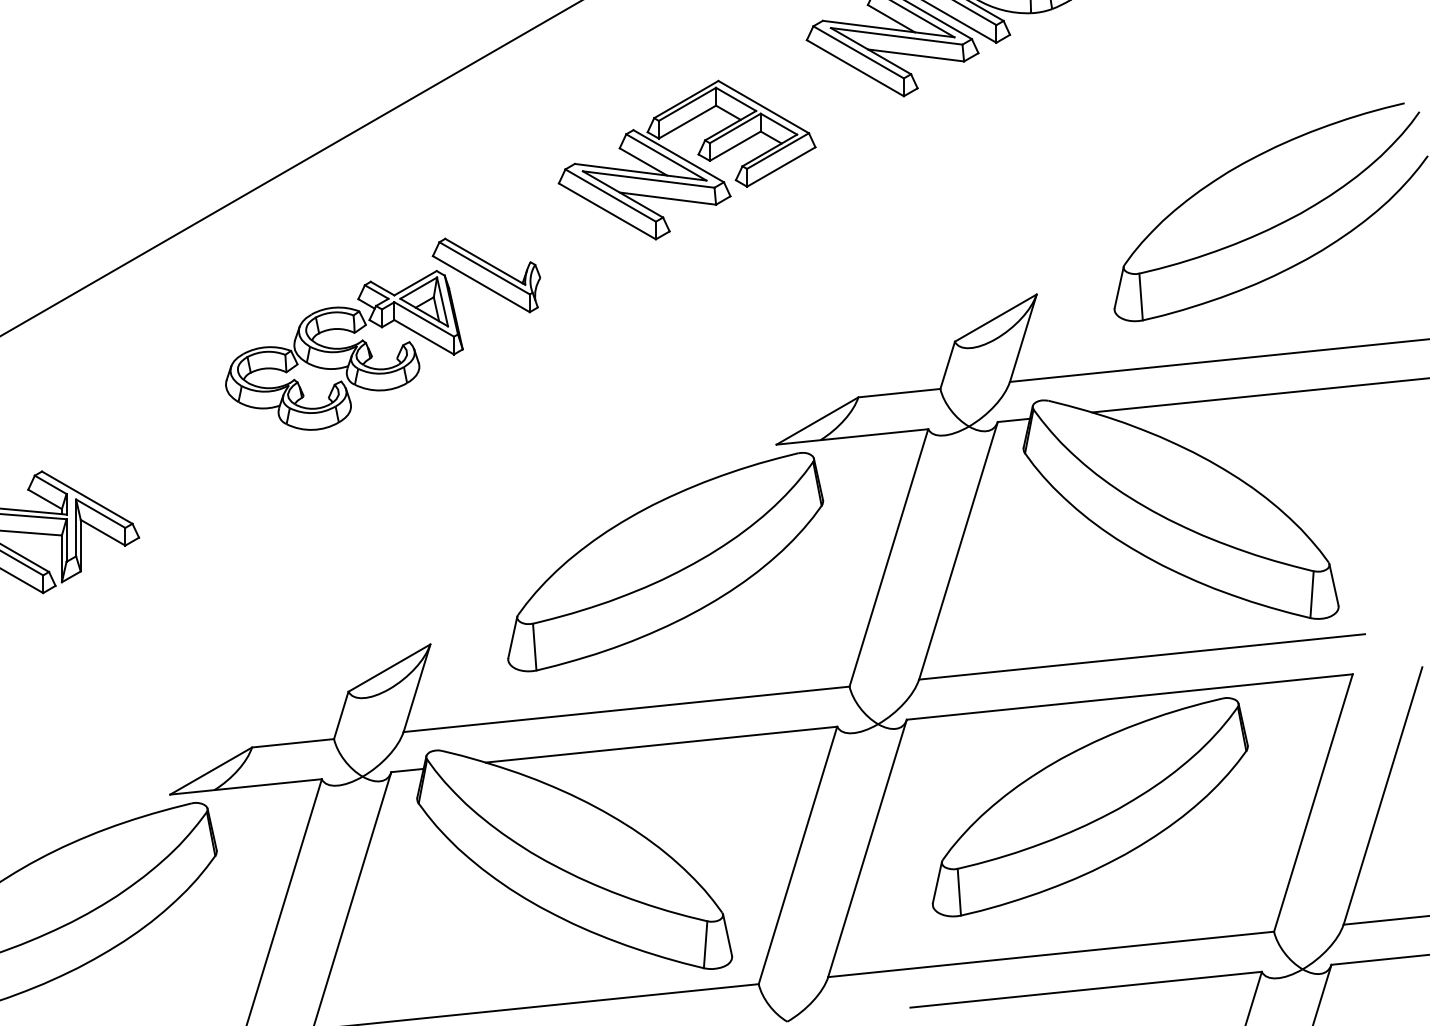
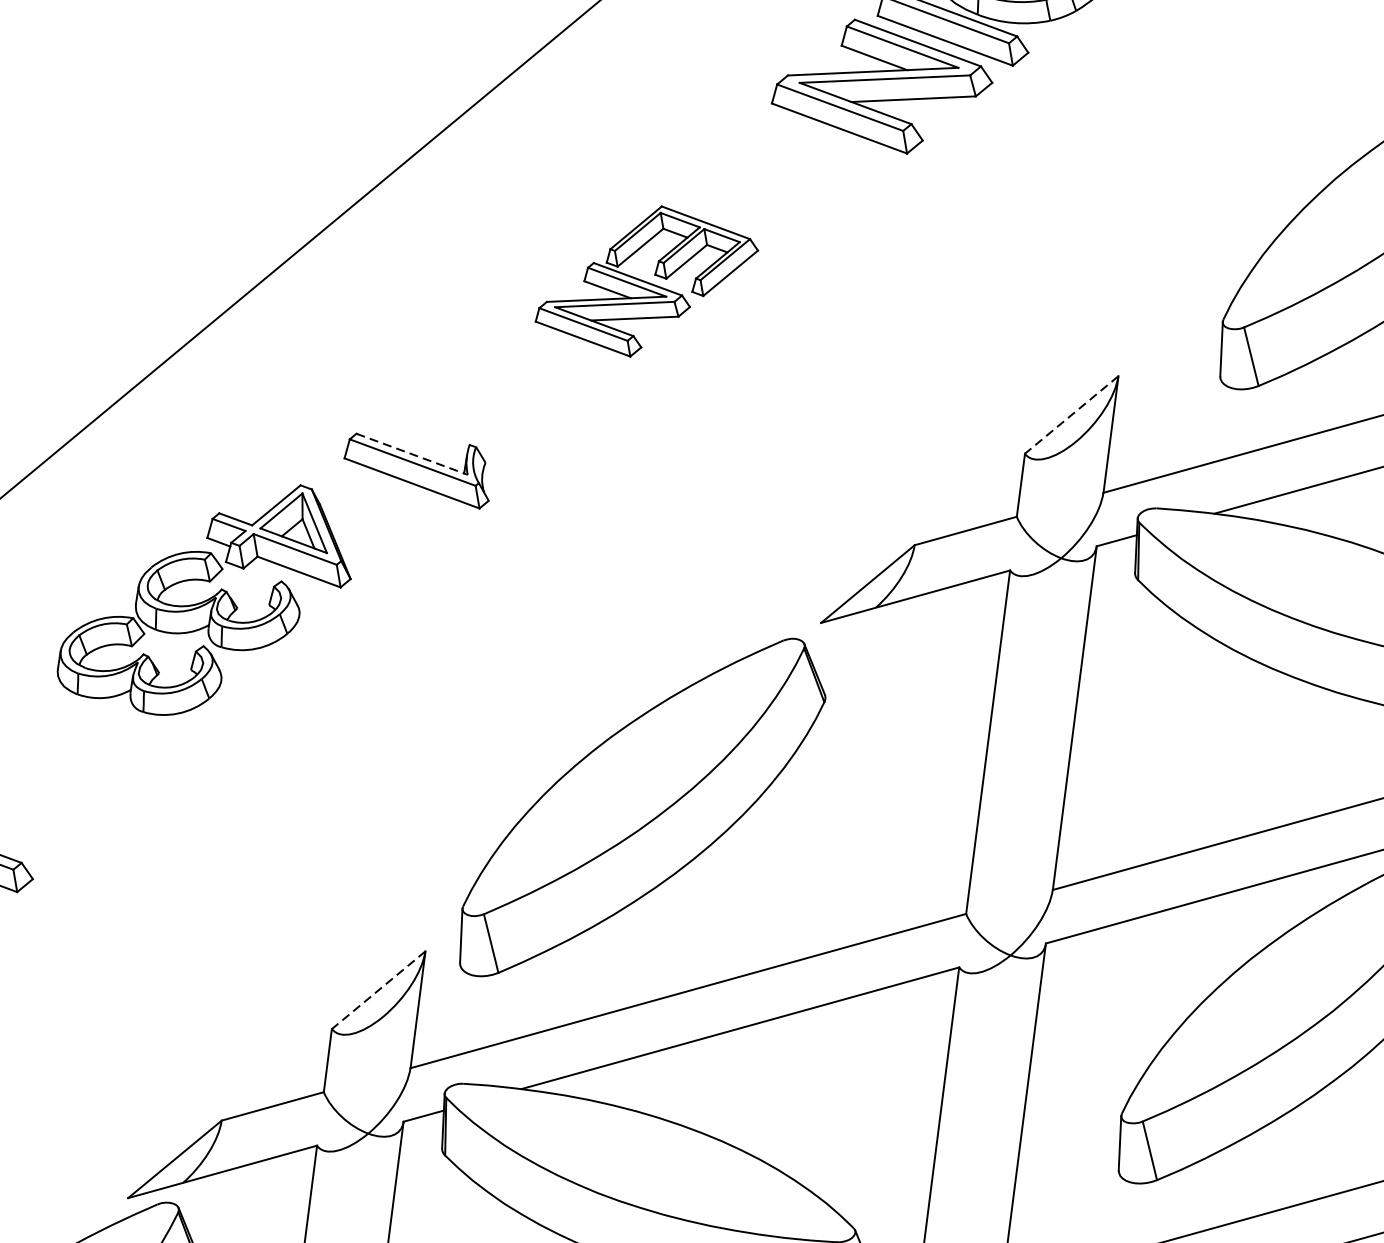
part: (686, 159) -> (645, 280), size x0.7
line: (485, 262) -> (412, 455), solid -> dashed
line: (995, 318) -> (1071, 415), solid -> dashed
part: (344, 350) -> (200, 606), moved
part: (665, 562) -> (638, 807), moved
line: (389, 668) -> (378, 990), solid -> dashed

